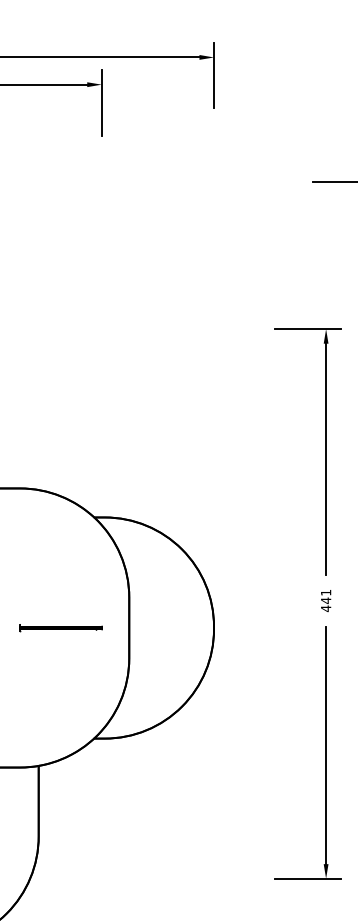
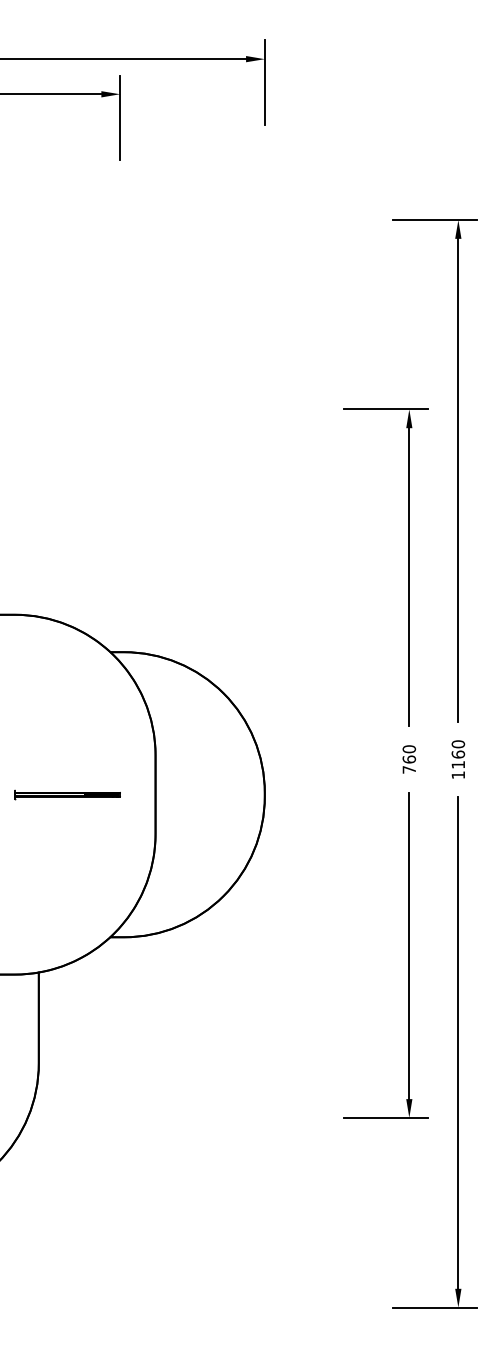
text: (326, 600) -> (409, 759), 441 -> 760

